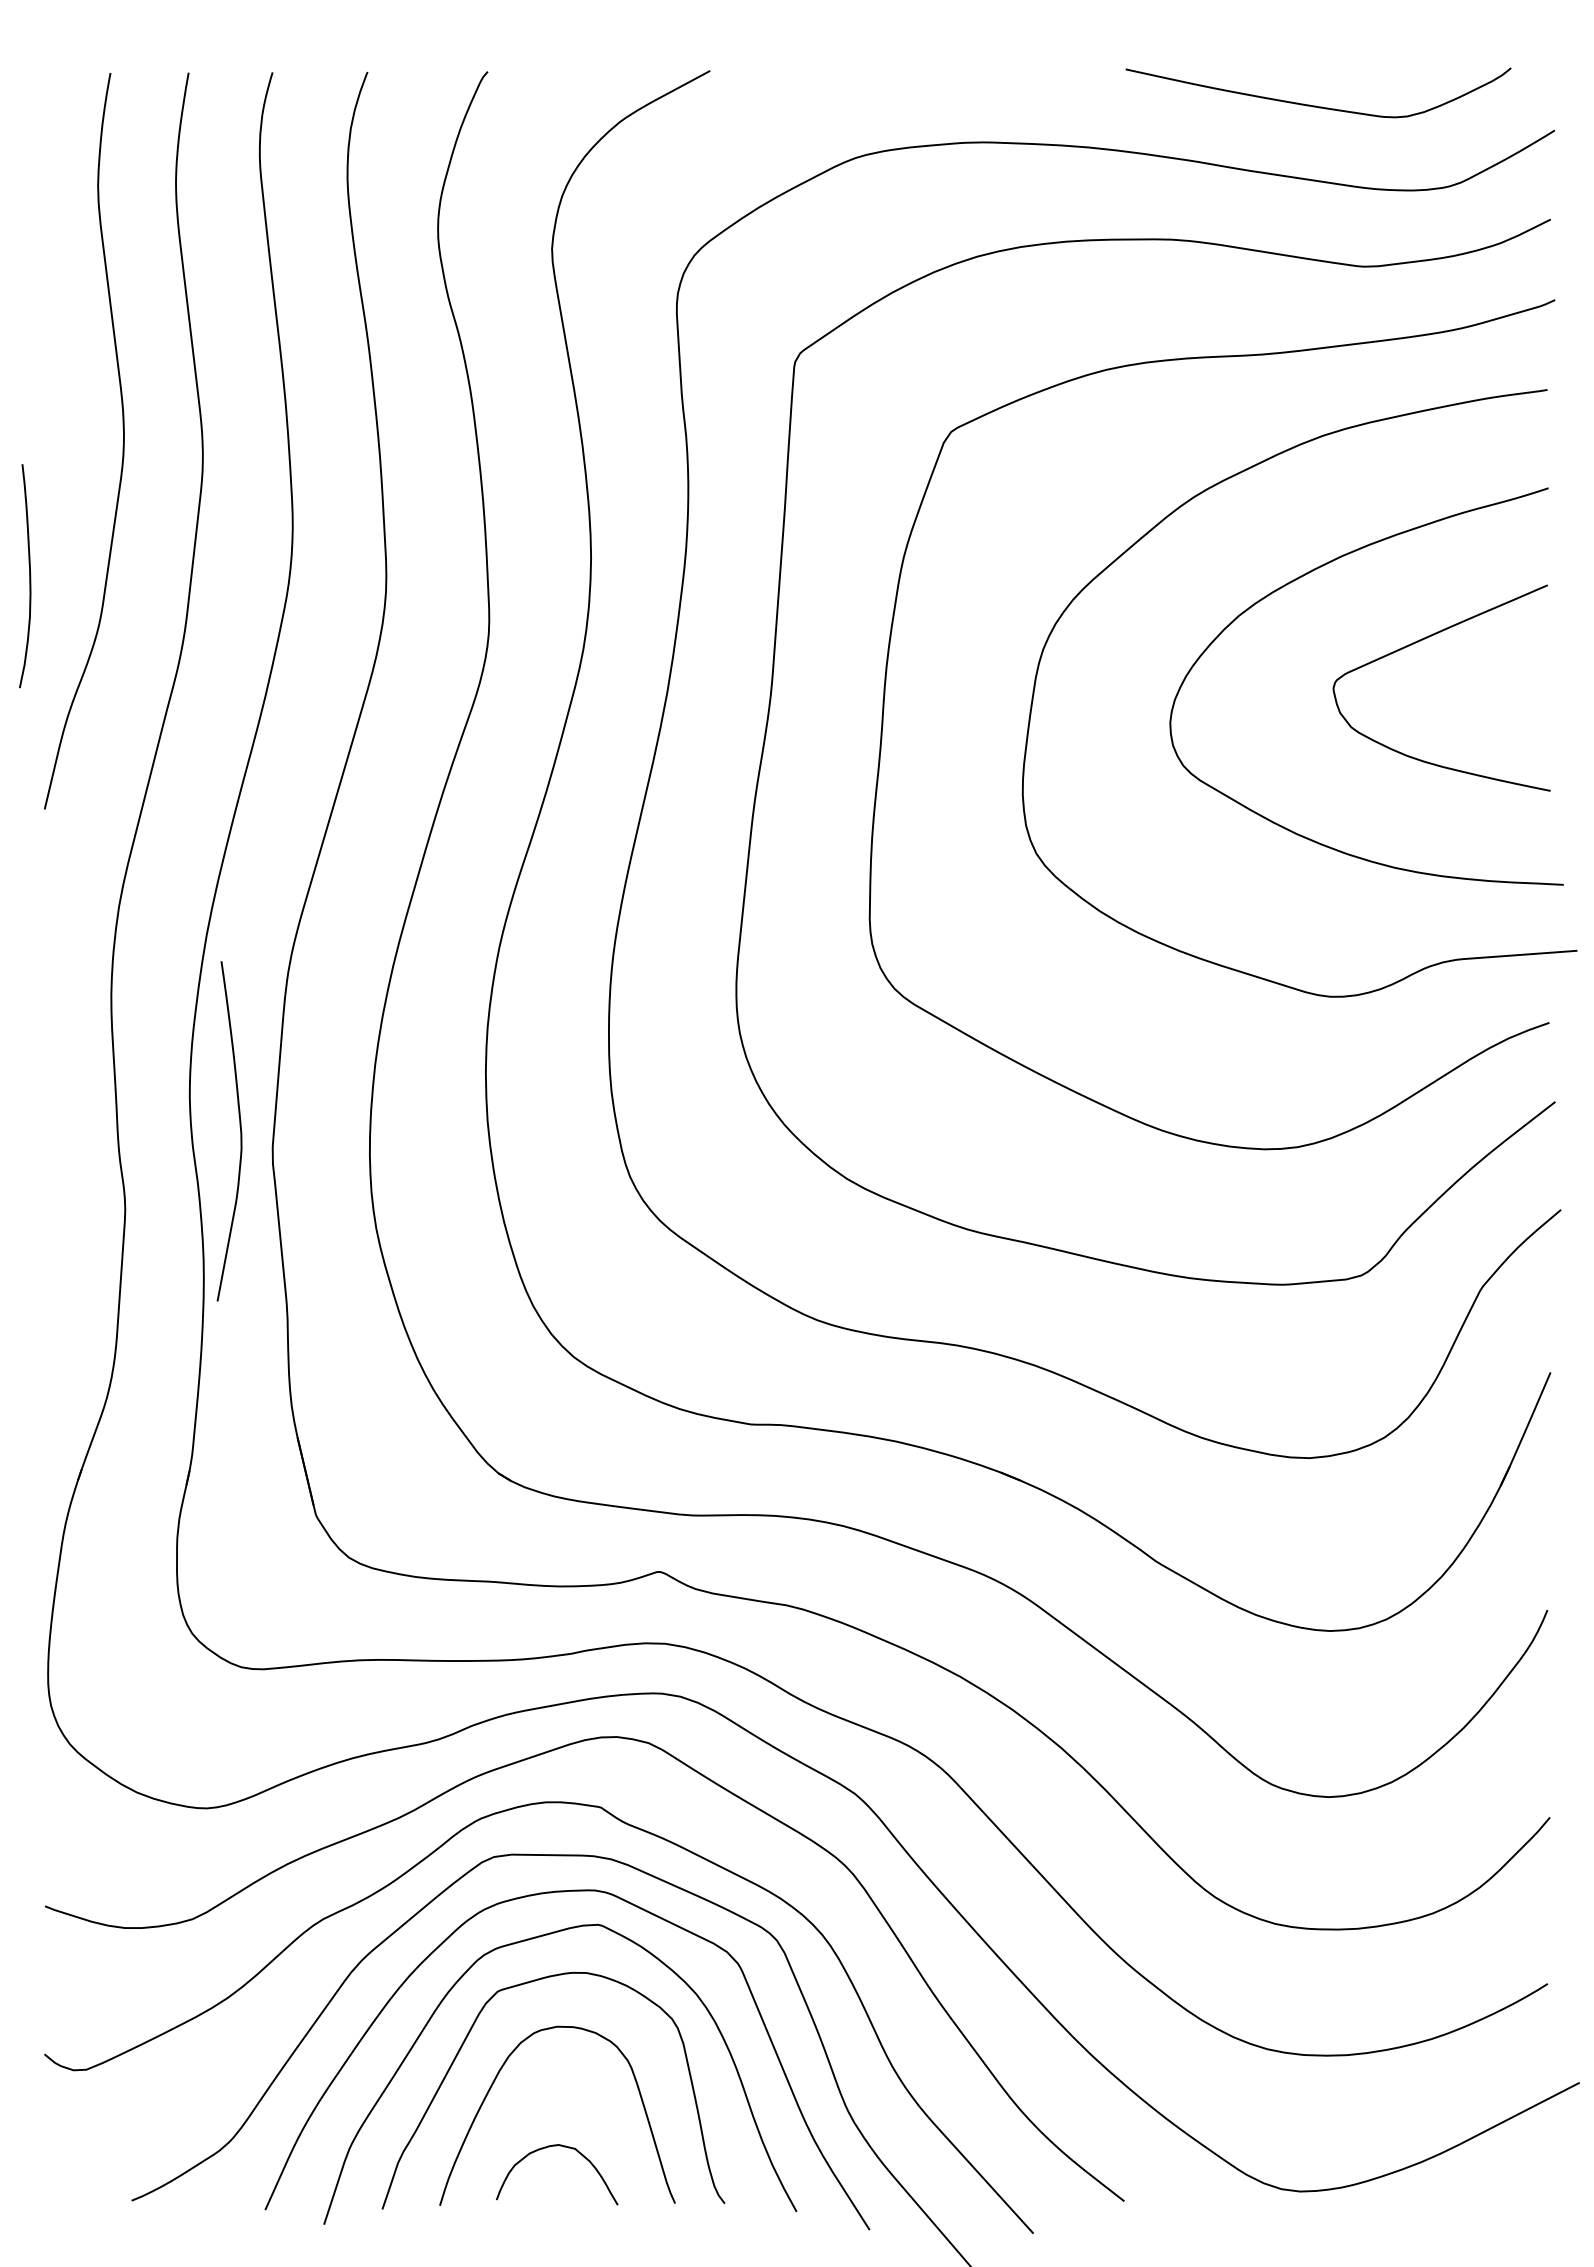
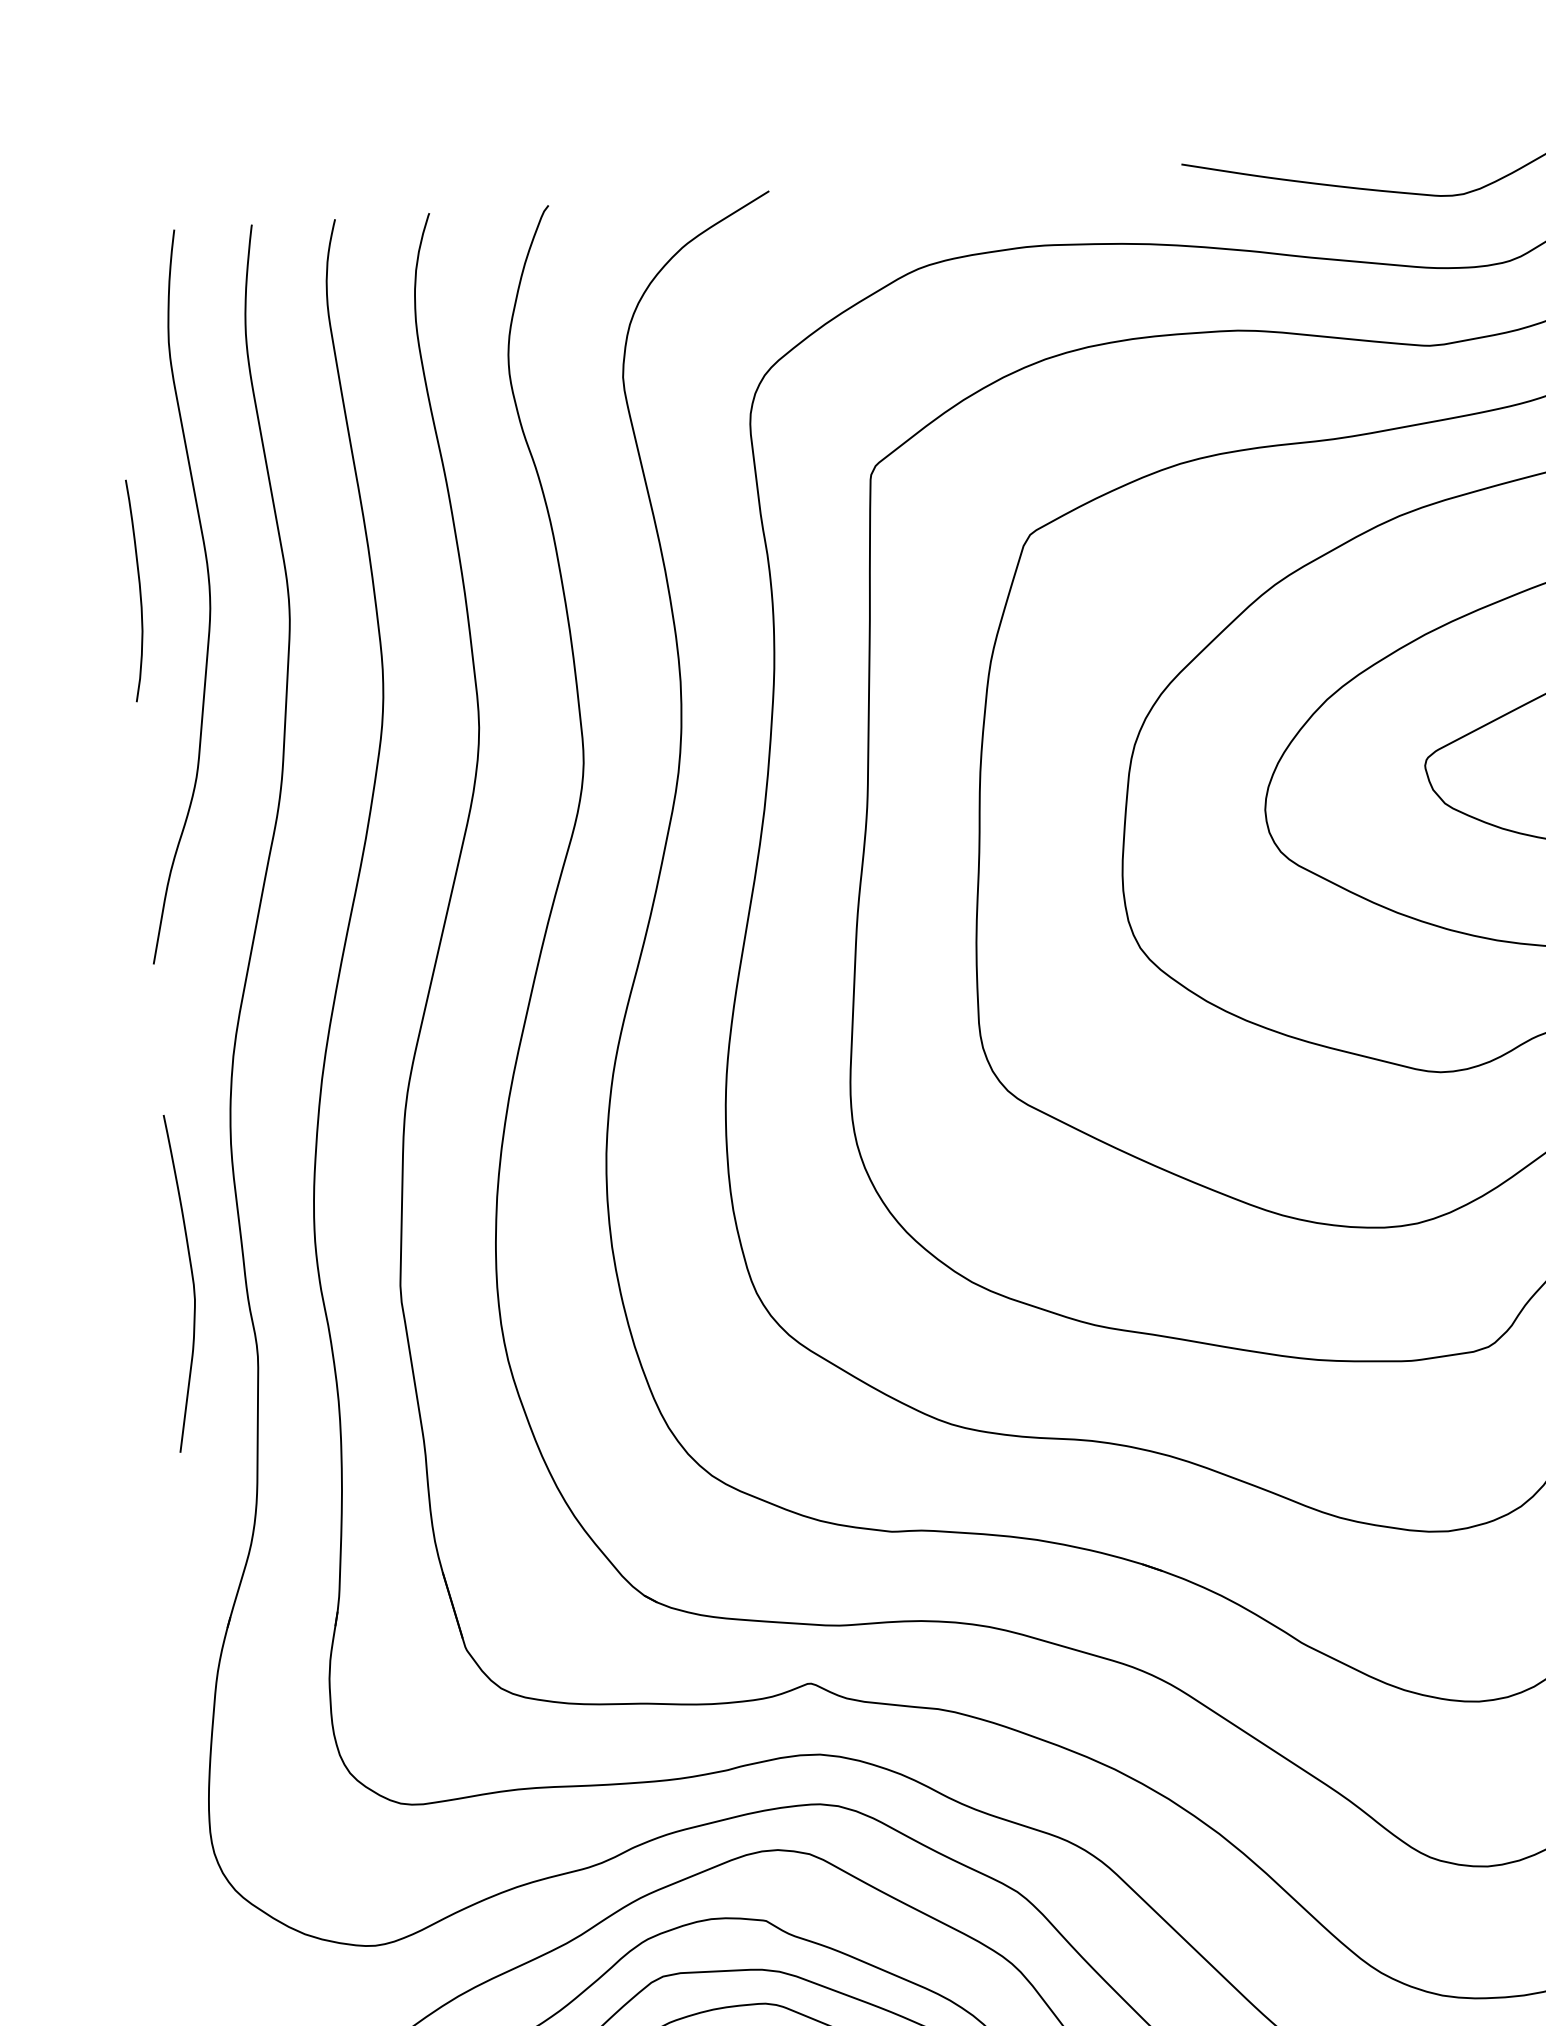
curve: (29, 576) -> (139, 590), moved
curve: (239, 1127) -> (191, 1278), moved

